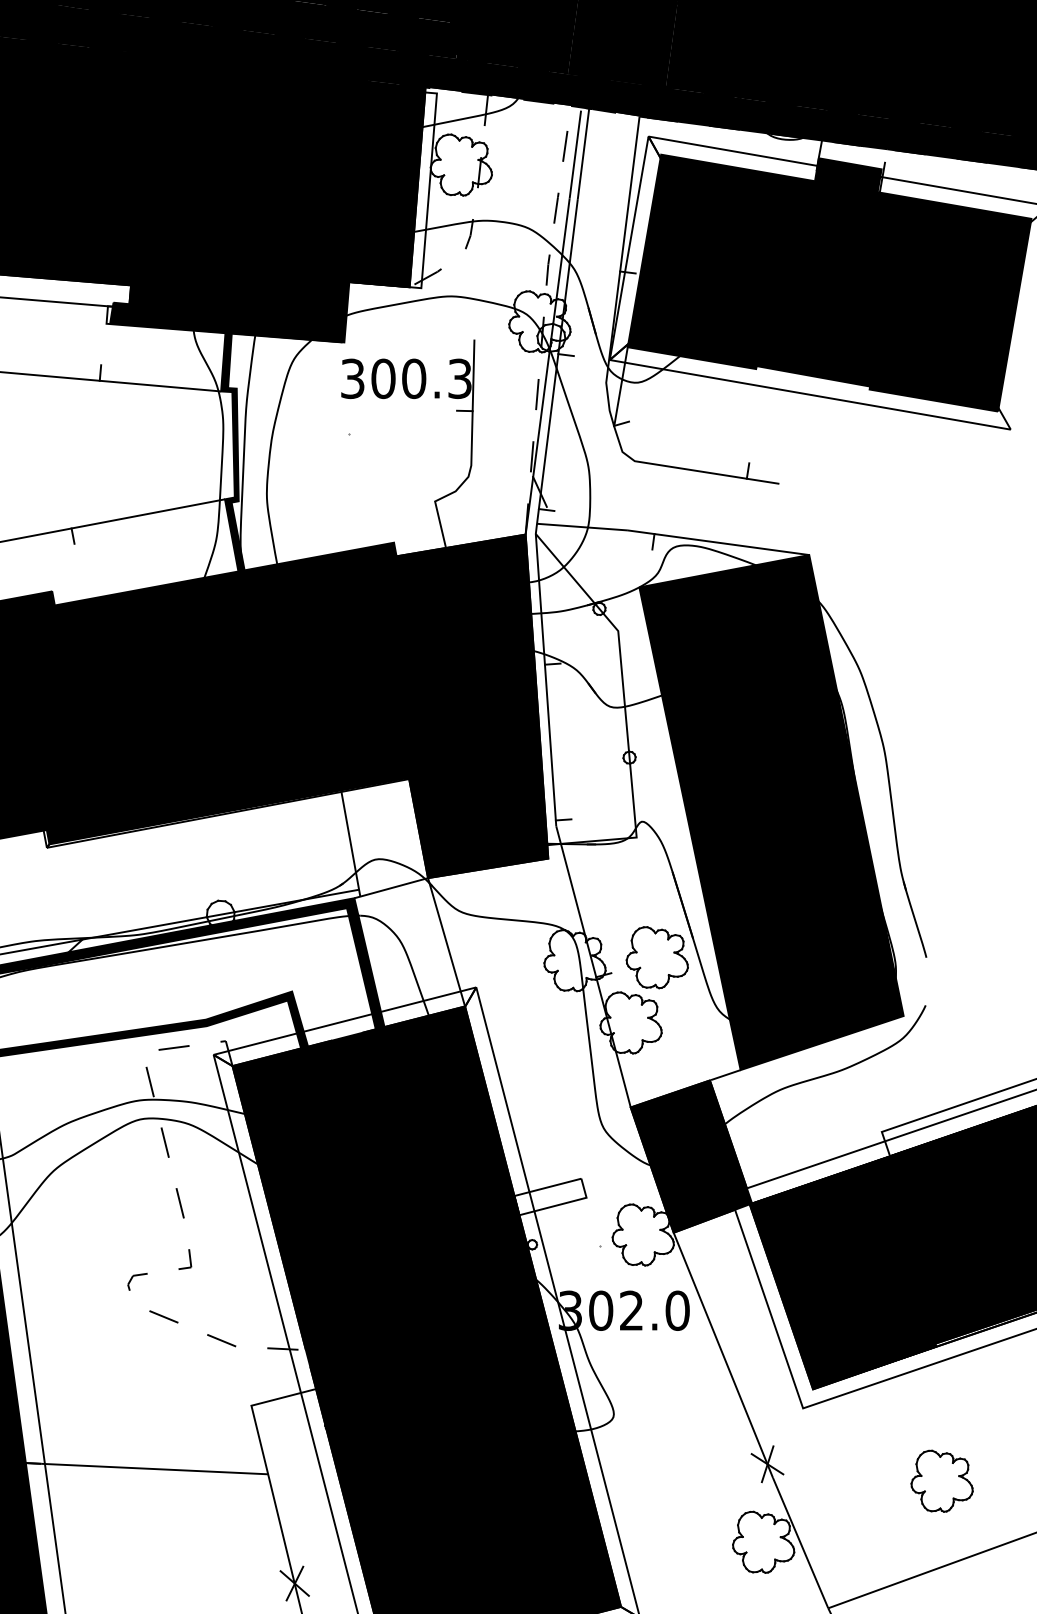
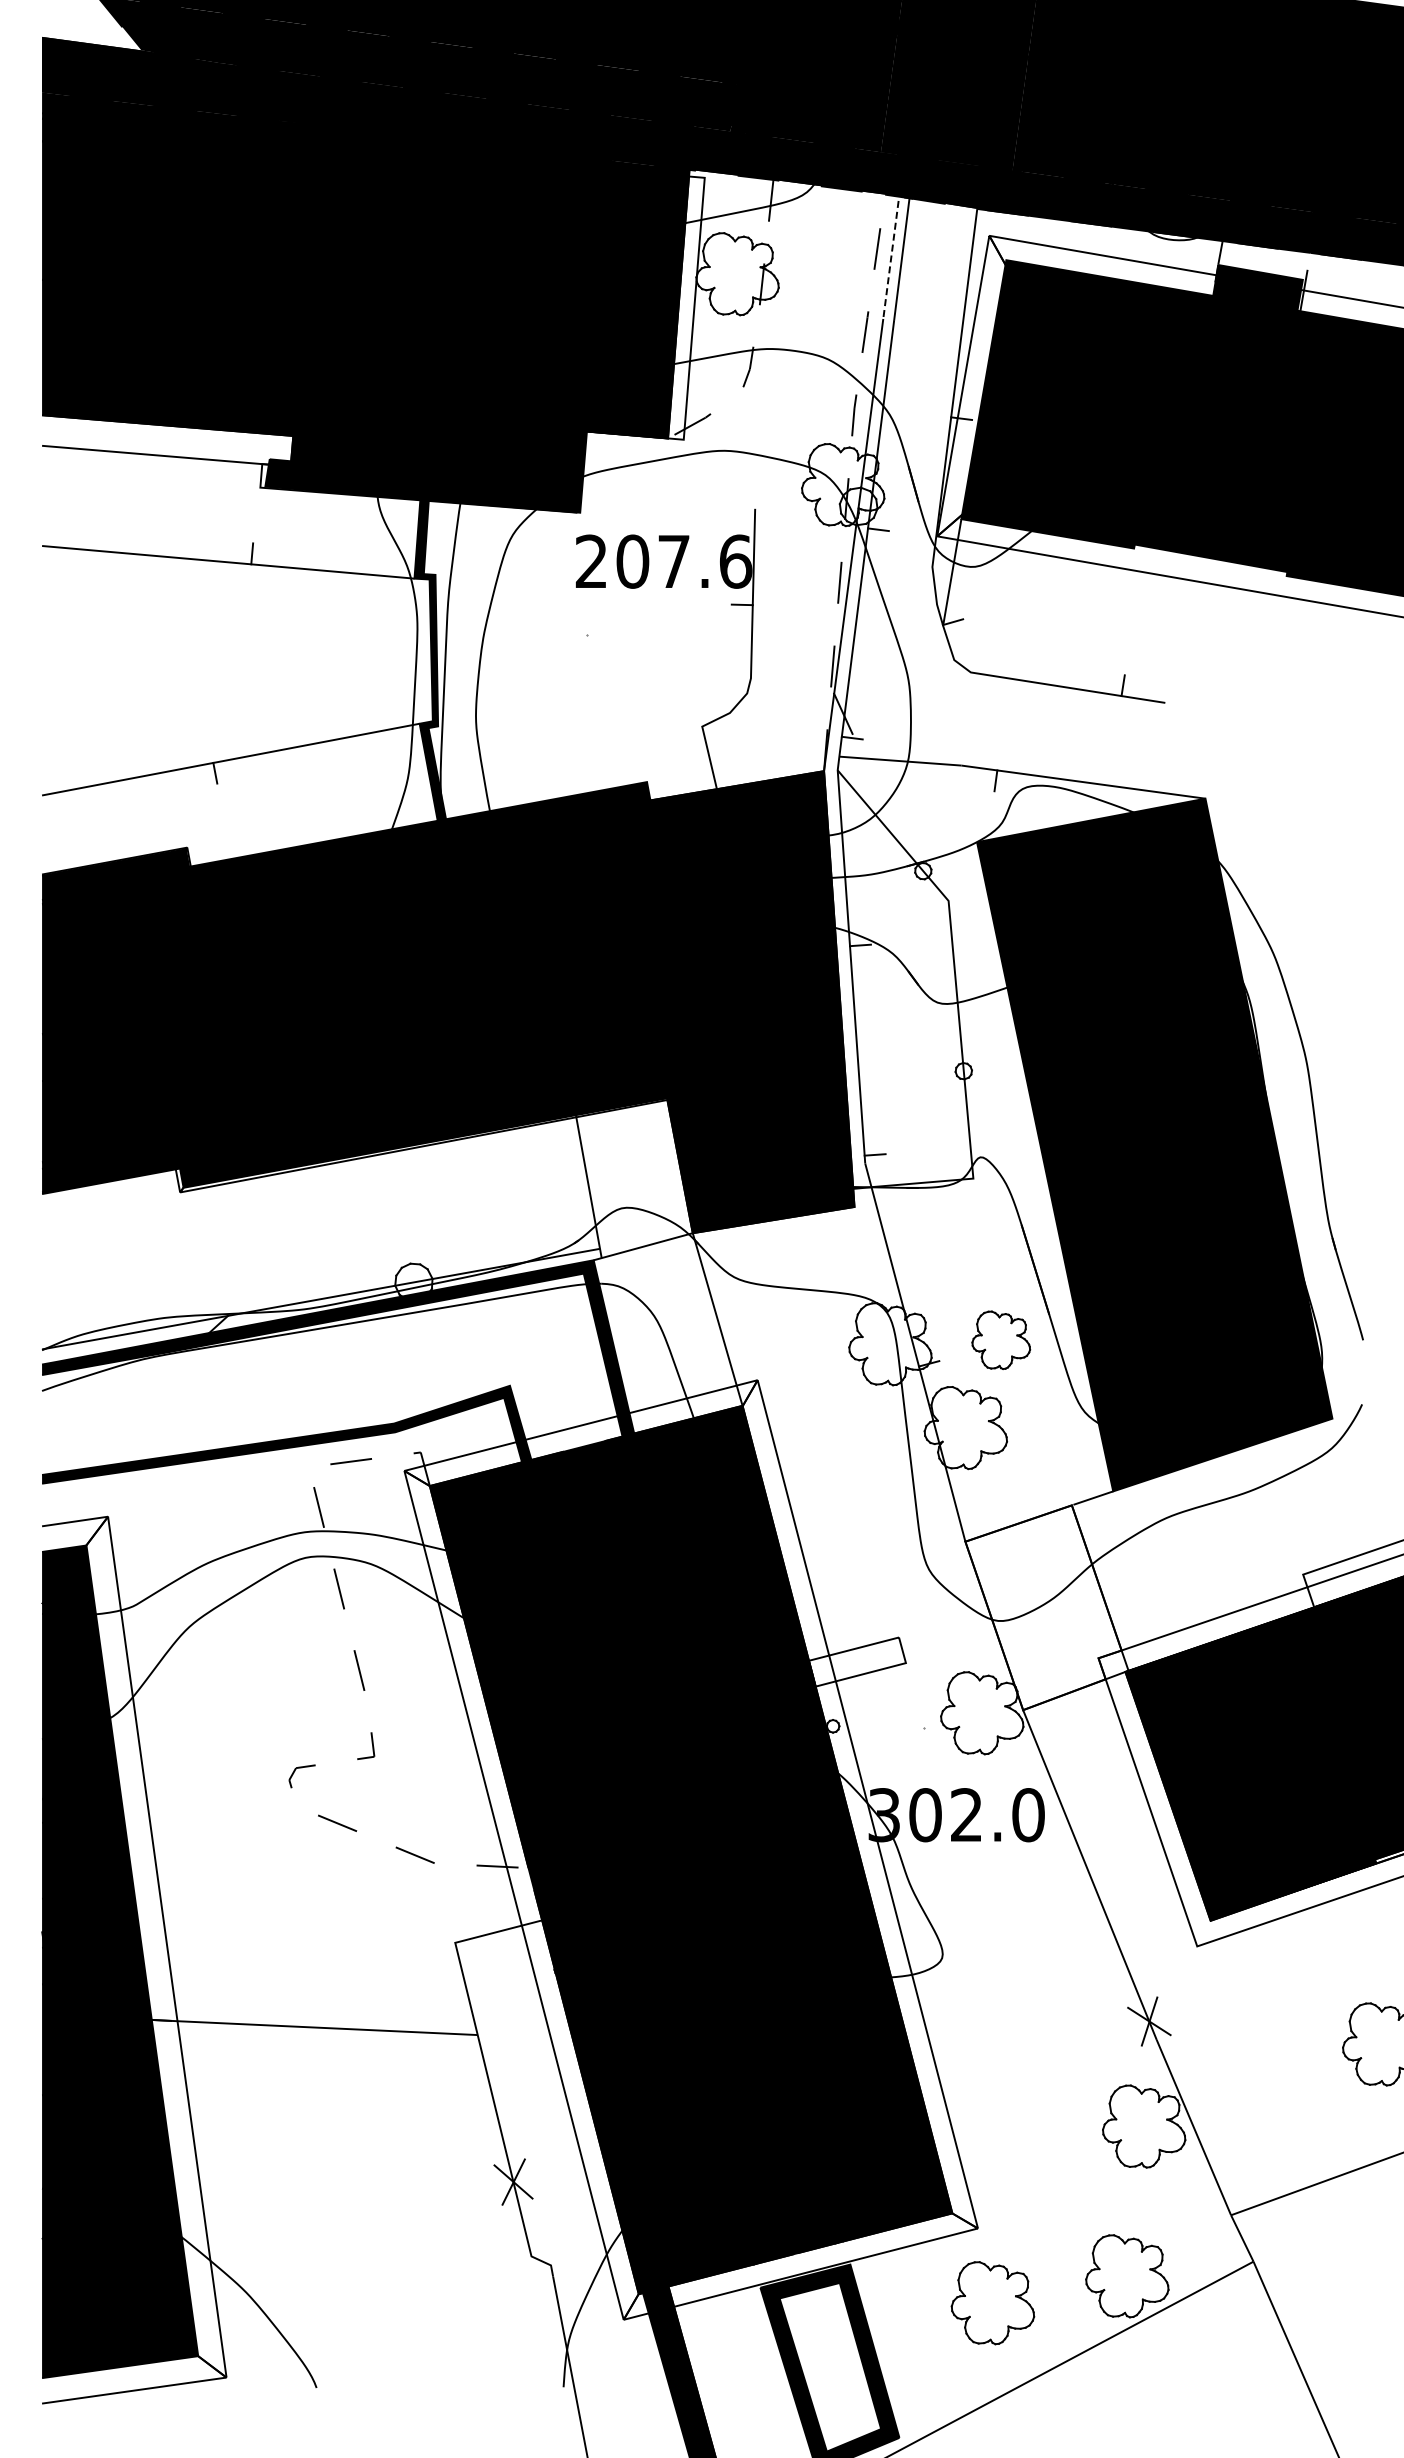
line: (575, 154) -> (890, 259), solid -> dashed
text: (406, 378) -> (663, 561), 300.3 -> 207.6
part: (657, 957) -> (1001, 1340), size x0.7
fill: (691, 1156) -> (1046, 1607), removed

